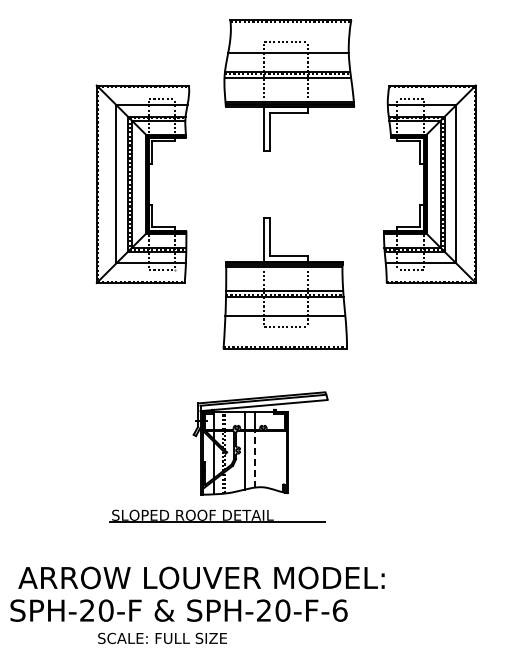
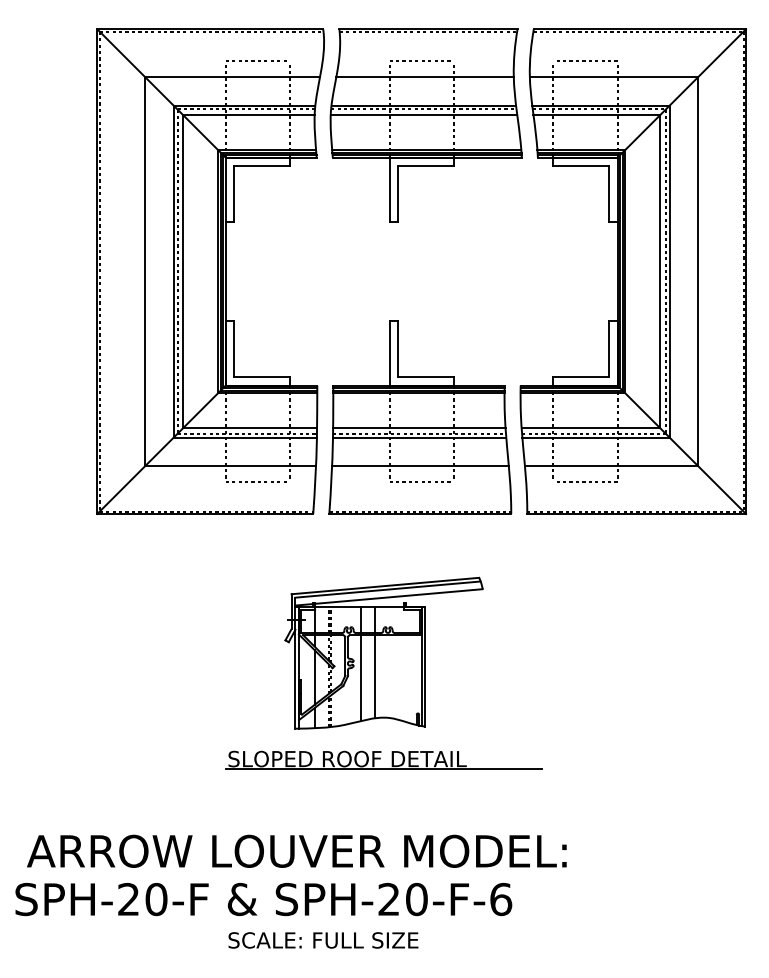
part: (142, 183) -> (209, 270), size x1.67
part: (429, 183) -> (632, 270), size x1.67
line: (254, 459) -> (374, 676), dashed -> solid
part: (217, 515) -> (383, 759), moved
text: (162, 637) -> (323, 939), moved

